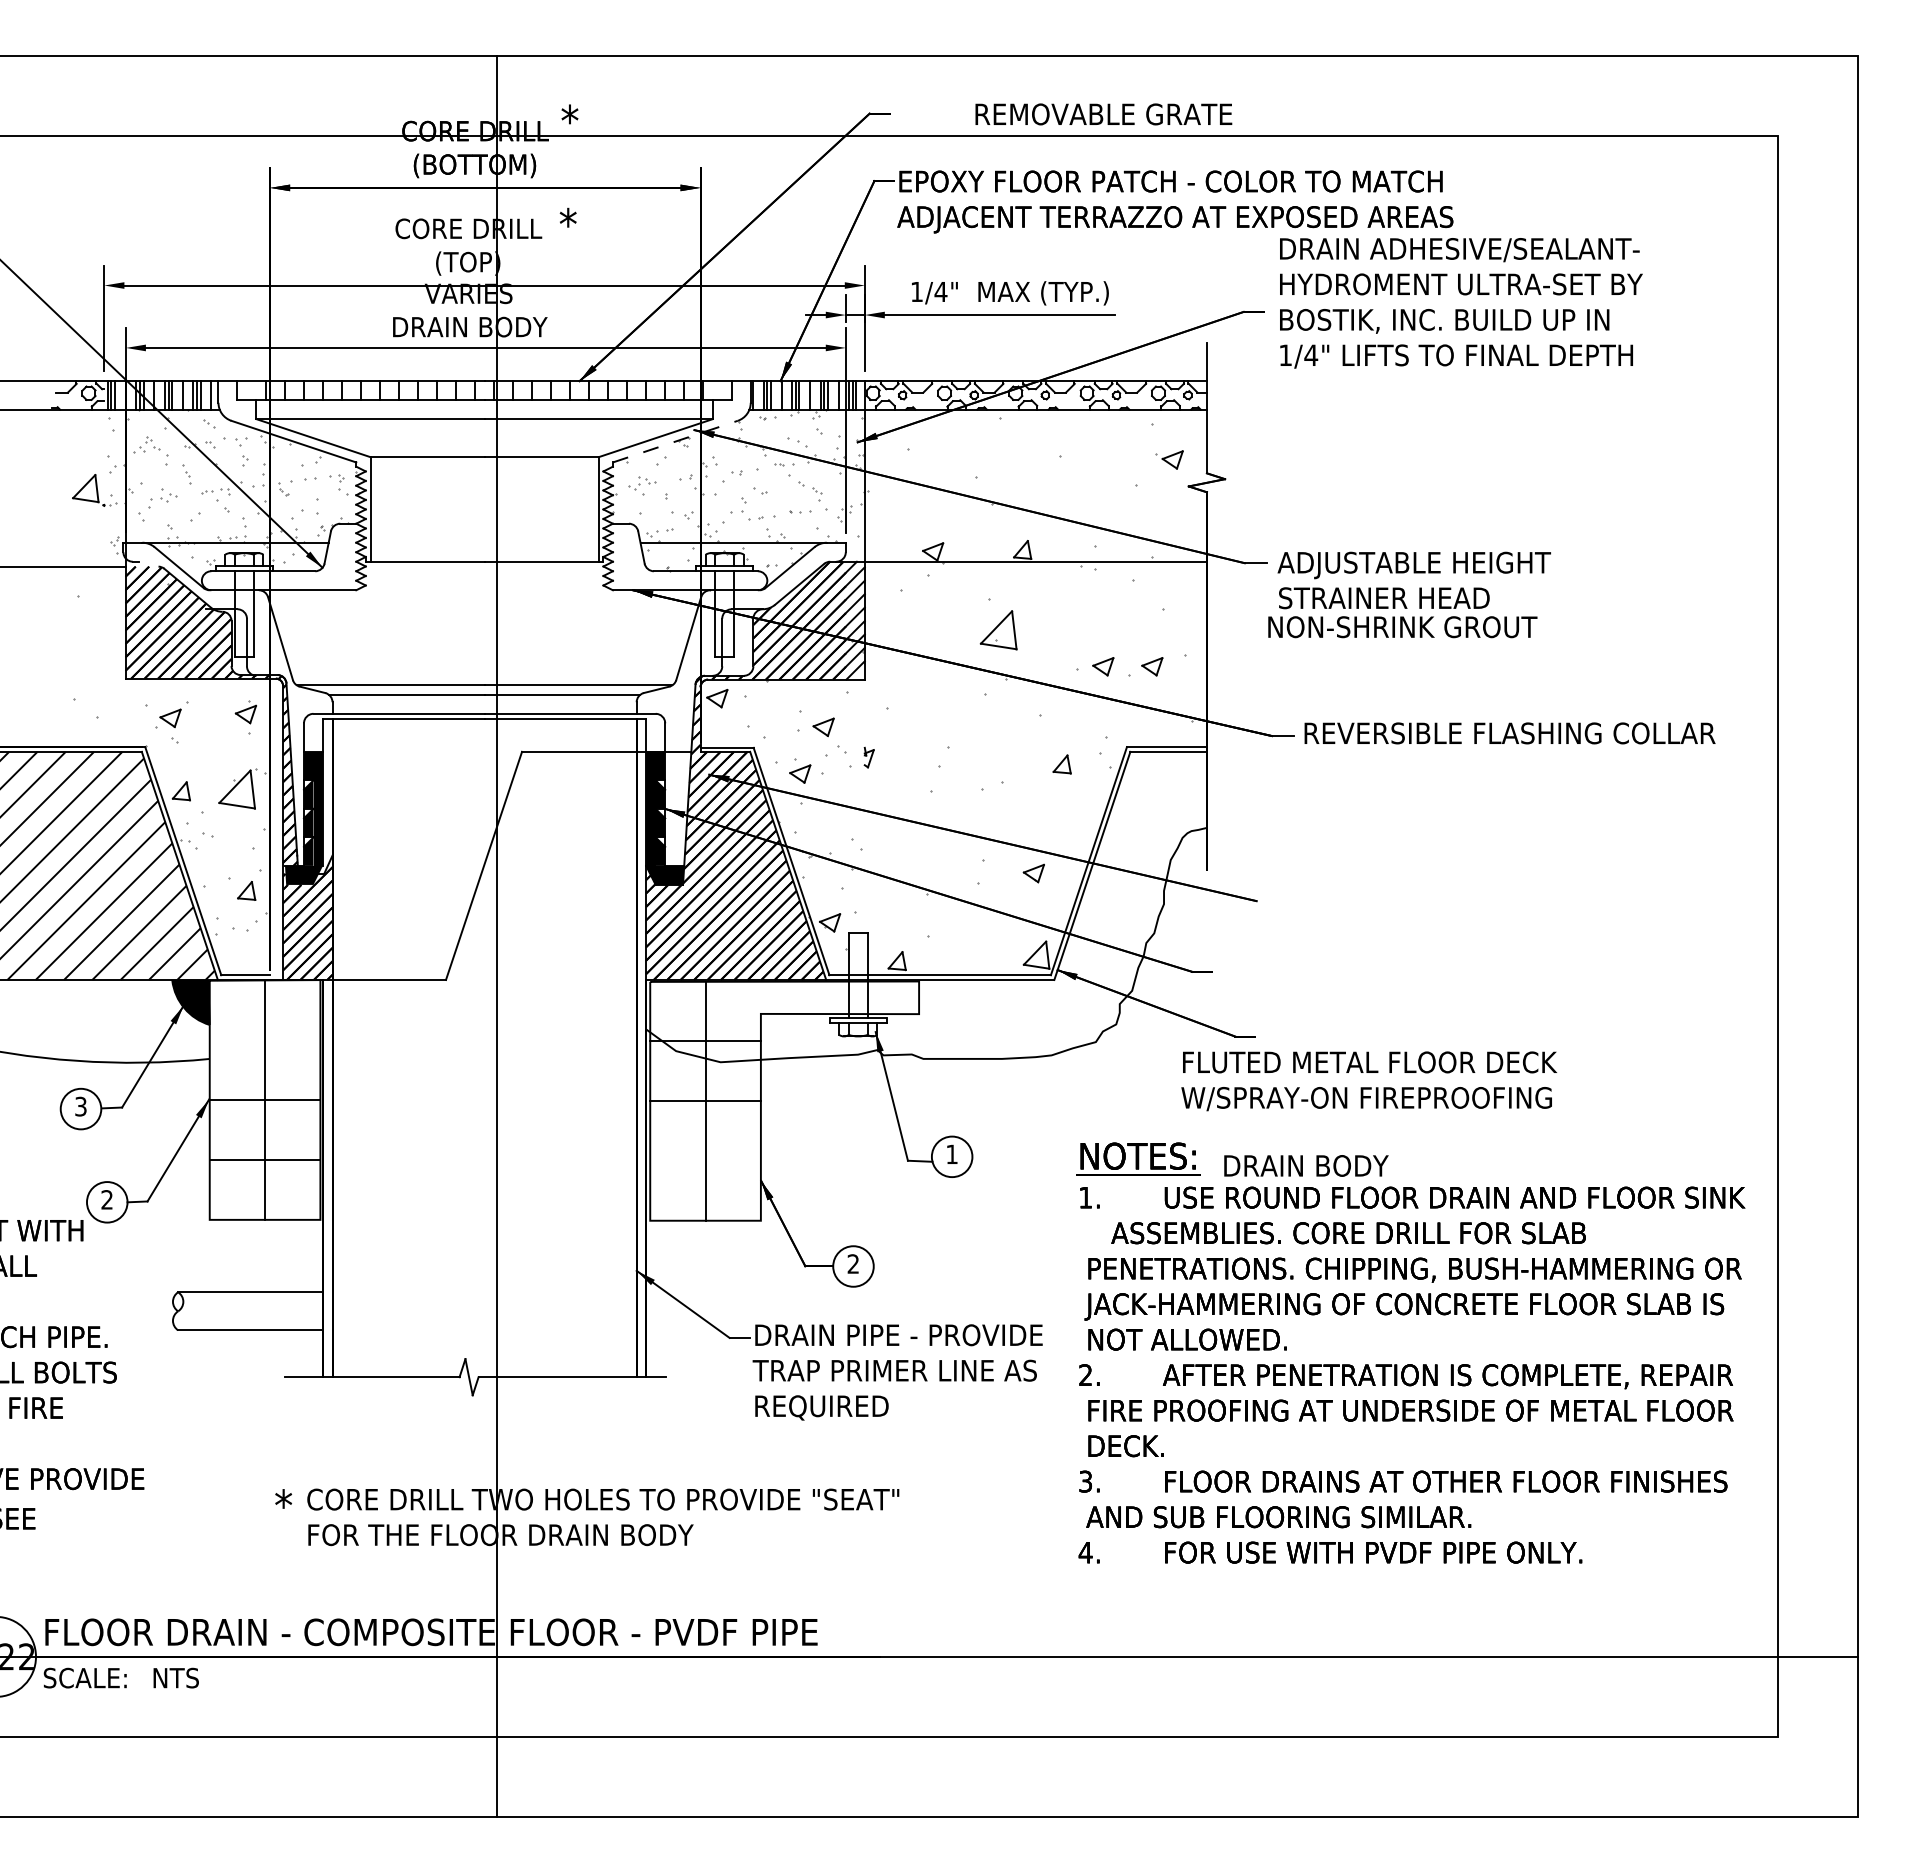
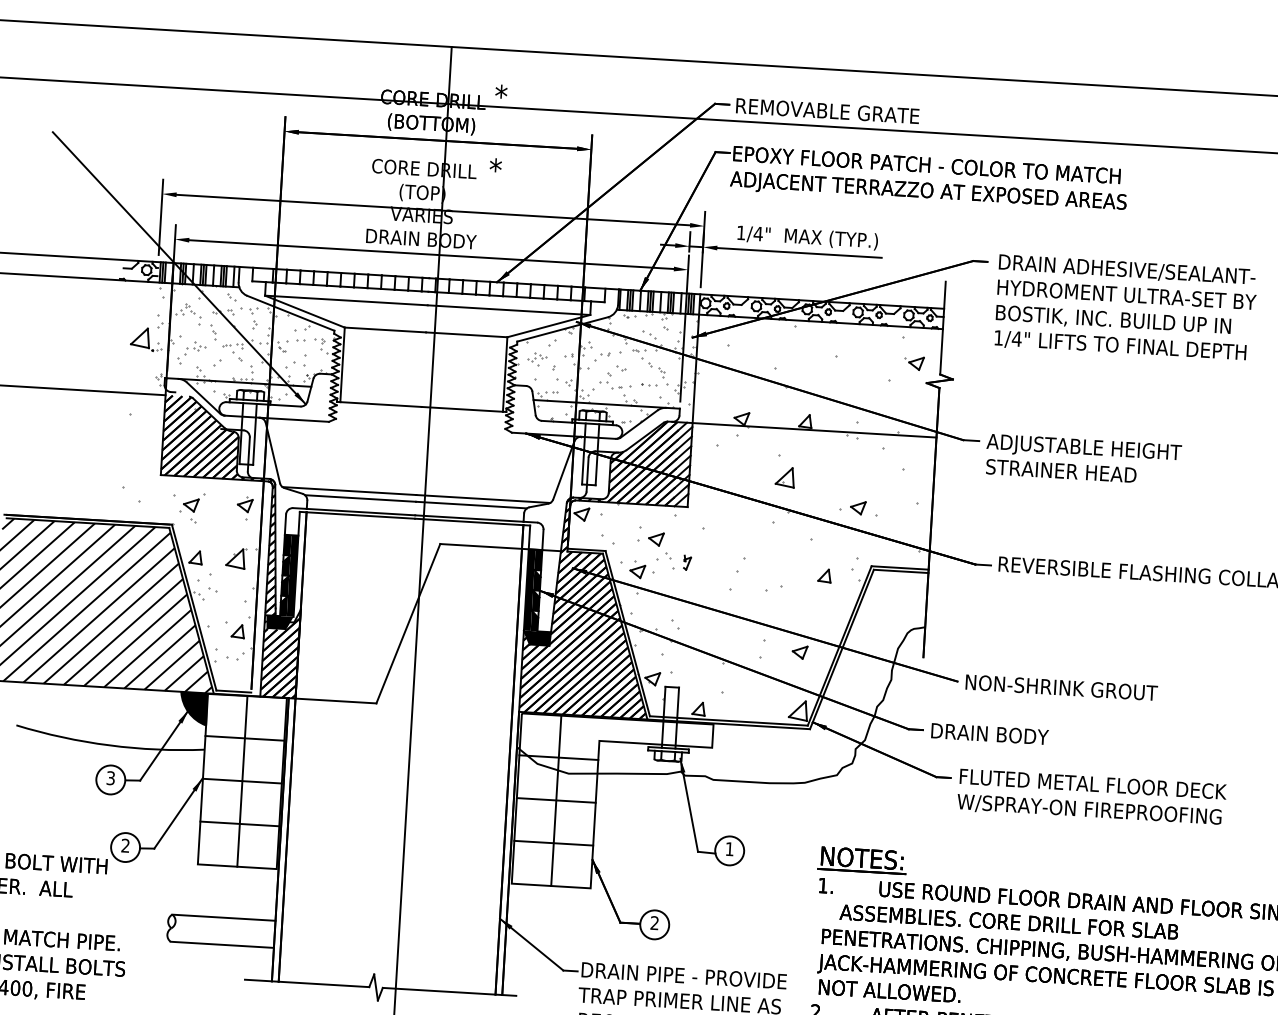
text: (1103, 114) -> (827, 111), moved
text: (1461, 303) -> (1126, 308), moved
line: (675, 441) -> (562, 329), dashed -> solid
text: (1402, 627) -> (1061, 687), moved
part: (998, 629) -> (785, 477), size x0.71
part: (1152, 666) -> (893, 509), removed
part: (237, 788) -> (235, 558), size x0.71
line: (264, 1039) -> (244, 738), added
text: (1369, 1081) -> (1092, 797), moved
line: (705, 1160) -> (553, 843), added
text: (1306, 1165) -> (990, 733), moved

